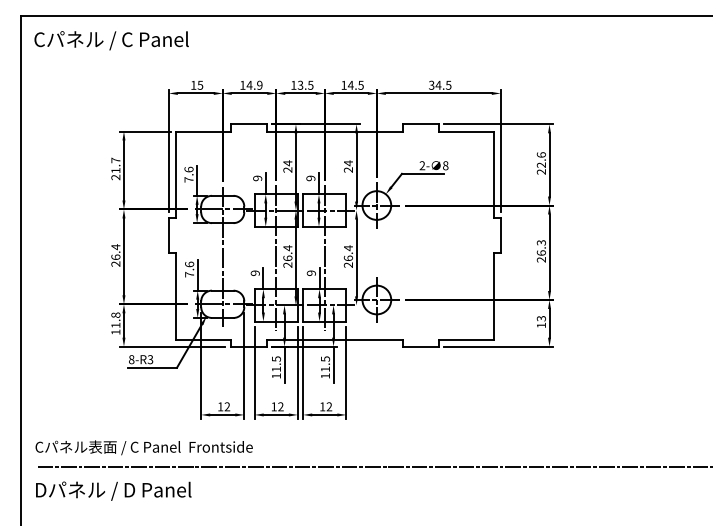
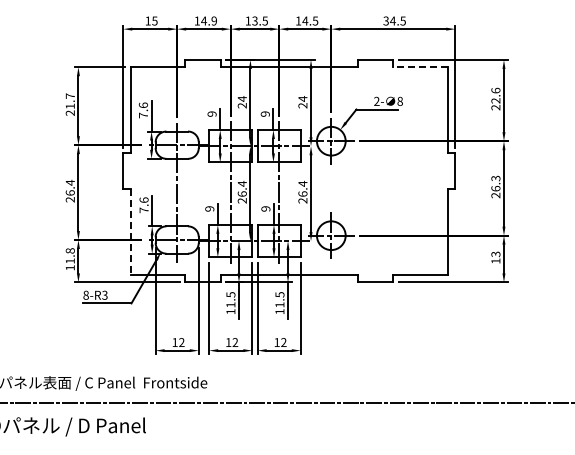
line: (465, 131) -> (419, 67), solid -> dashed
line: (176, 297) -> (130, 233), solid -> dashed

